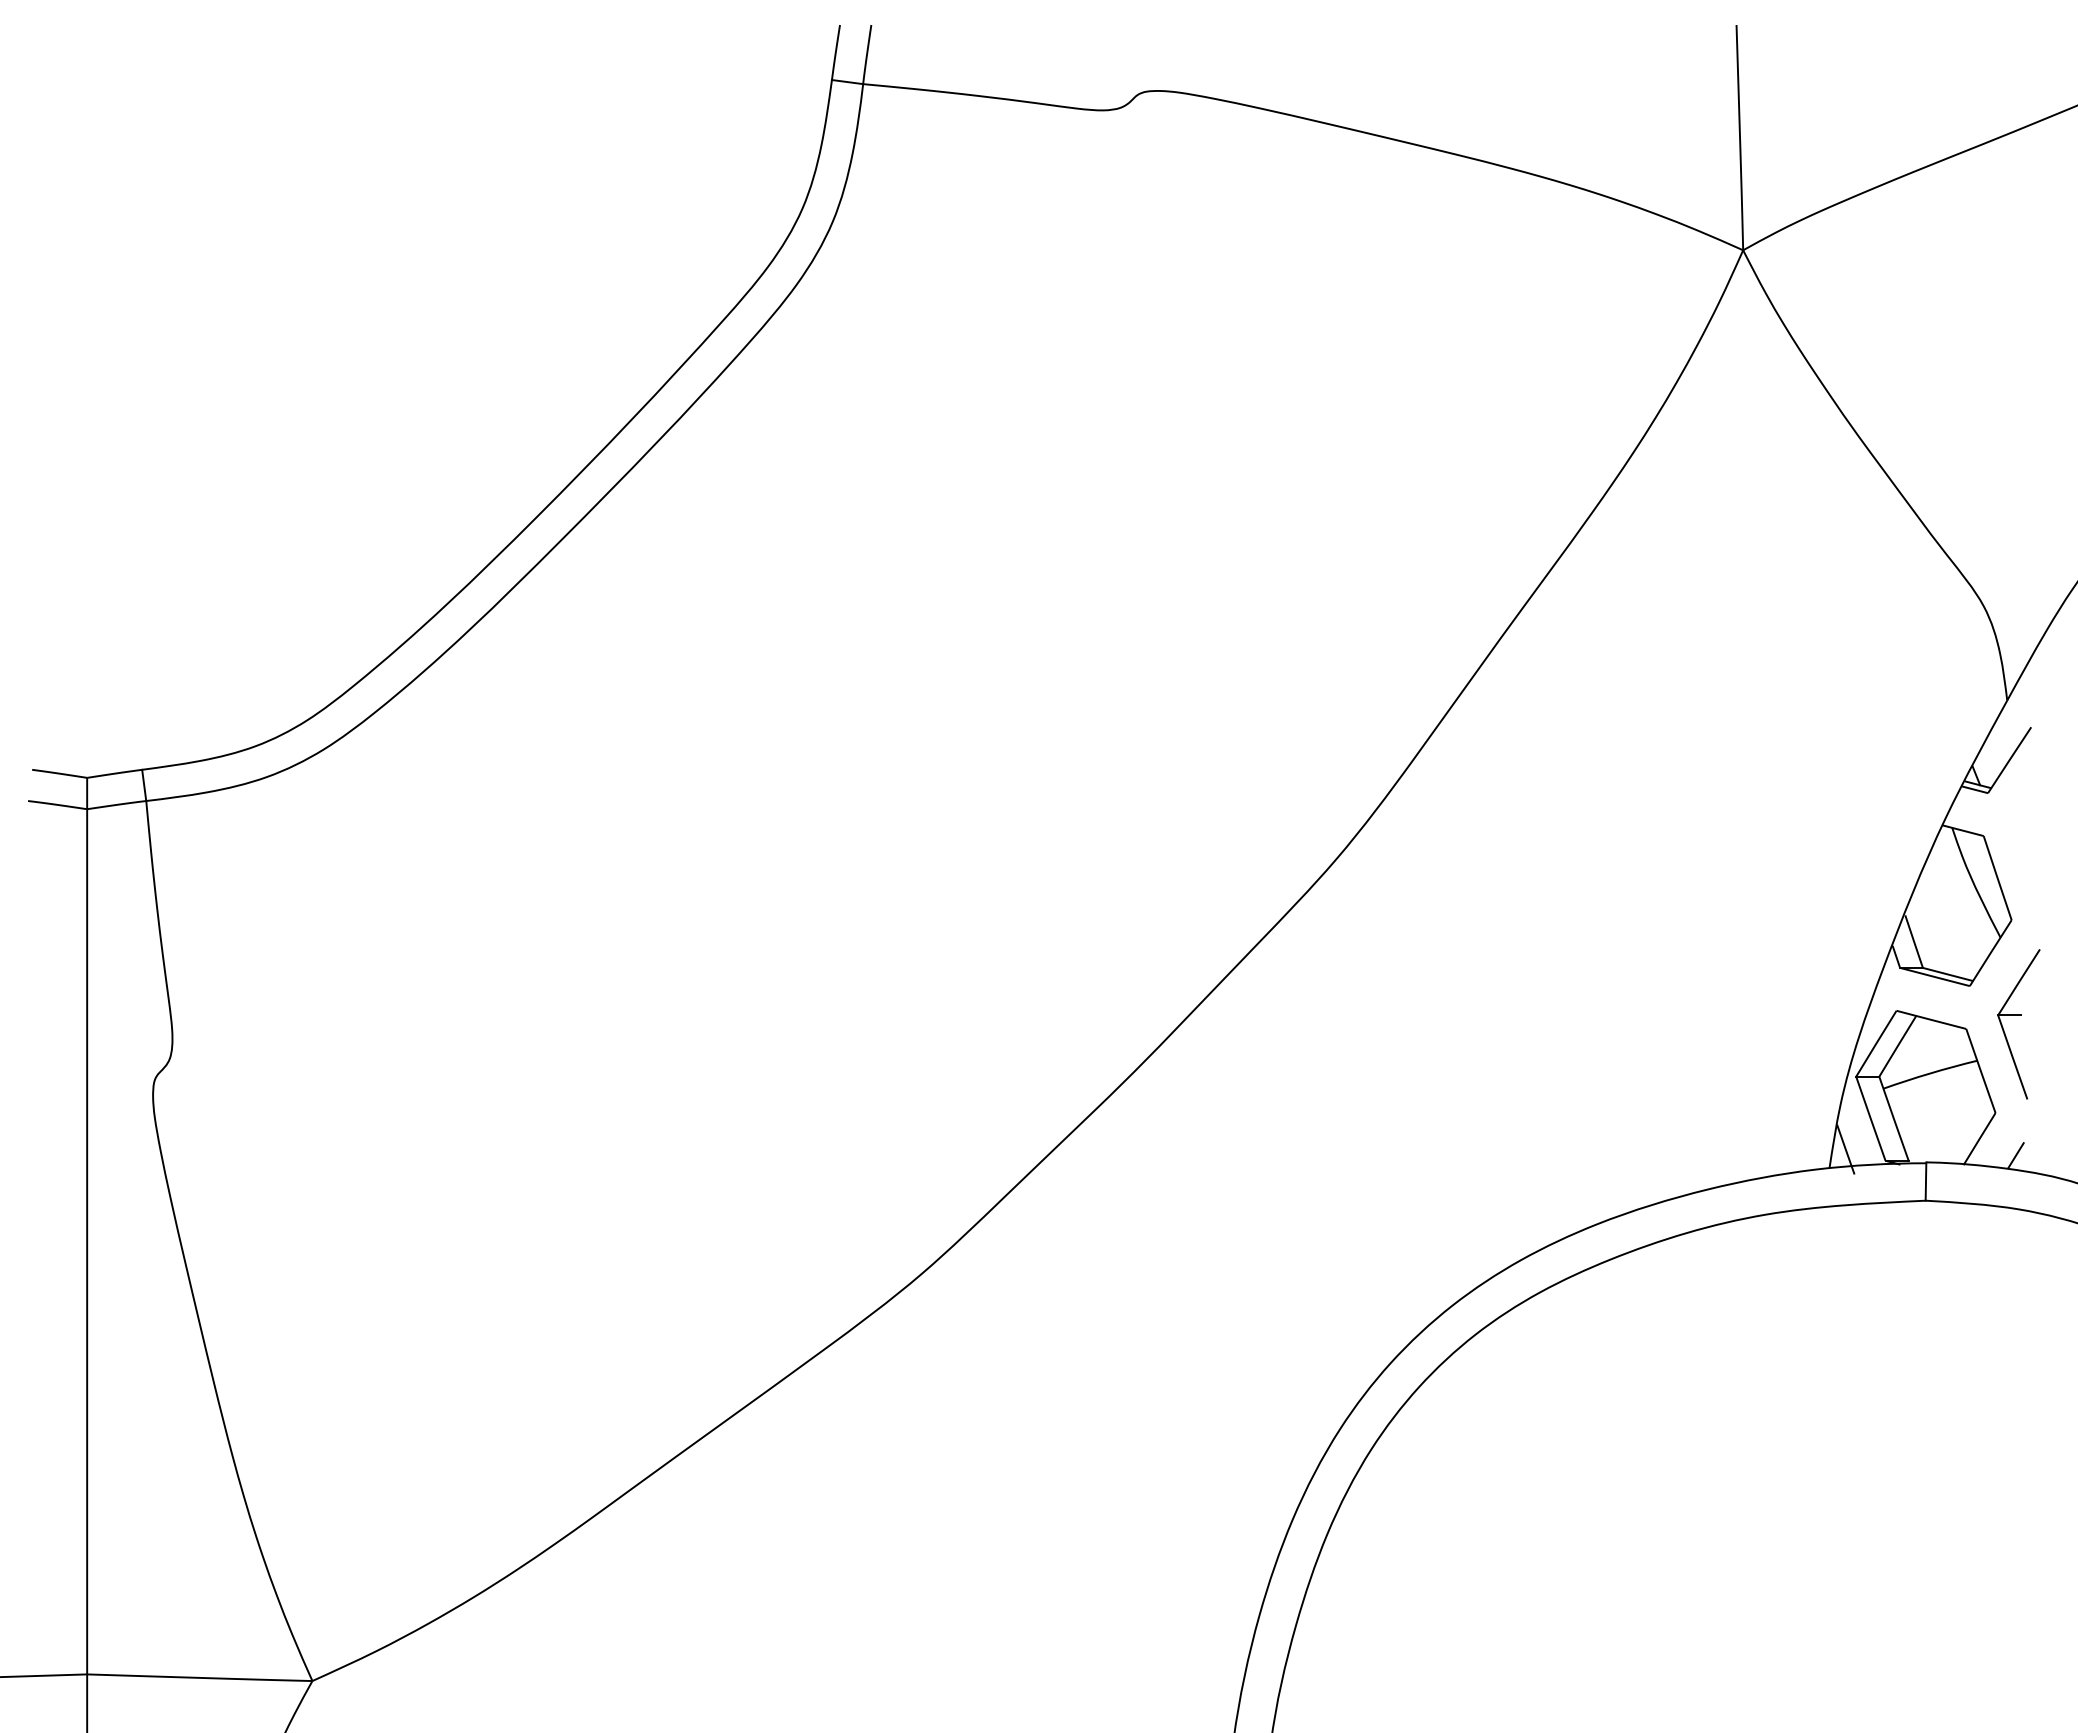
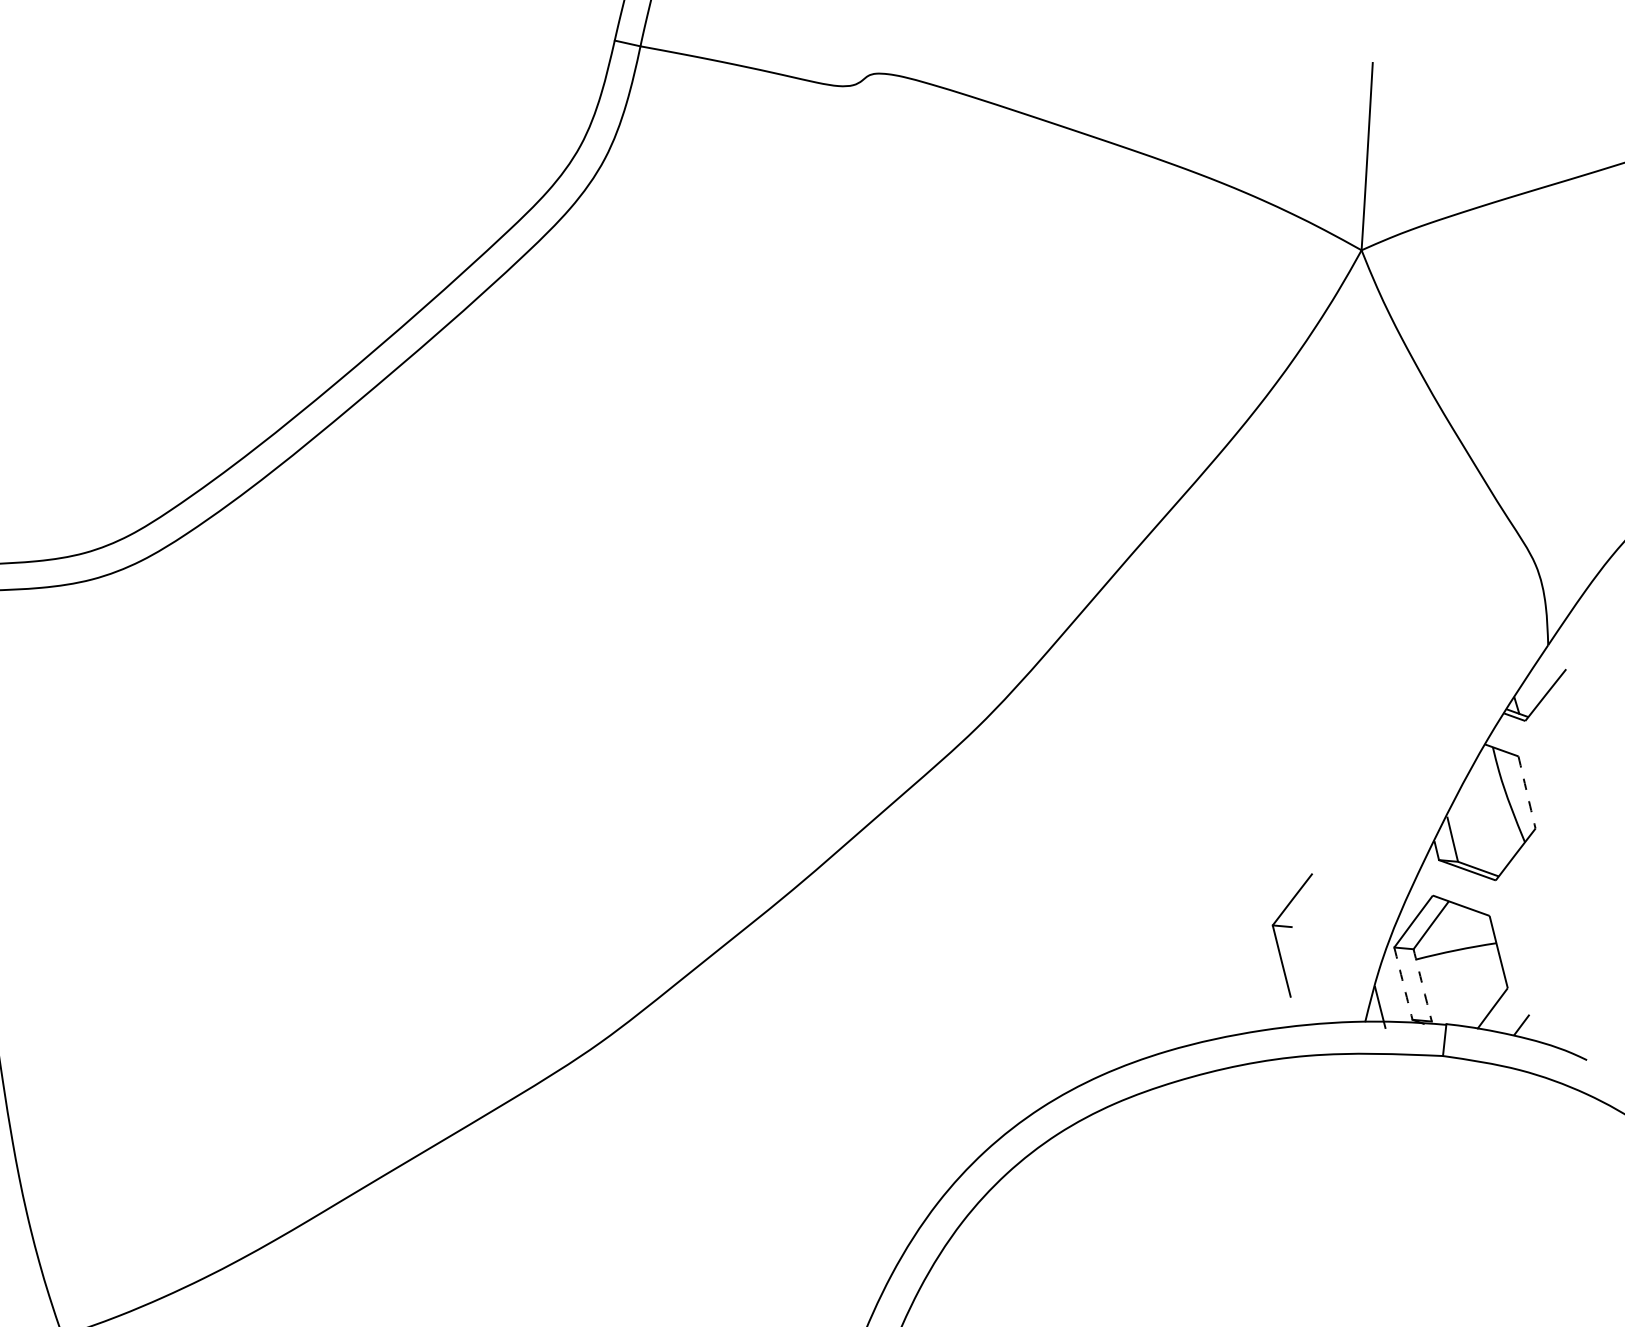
arc: (1997, 878) -> (1526, 792), solid -> dashed
part: (2018, 1015) -> (1289, 927), moved
arc: (1870, 1118) -> (1403, 983), solid -> dashed
arc: (1893, 1118) -> (1422, 985), solid -> dashed

